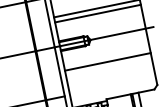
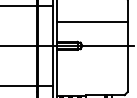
line: (97, 13) -> (92, 26), removed
line: (107, 61) -> (92, 65), removed

